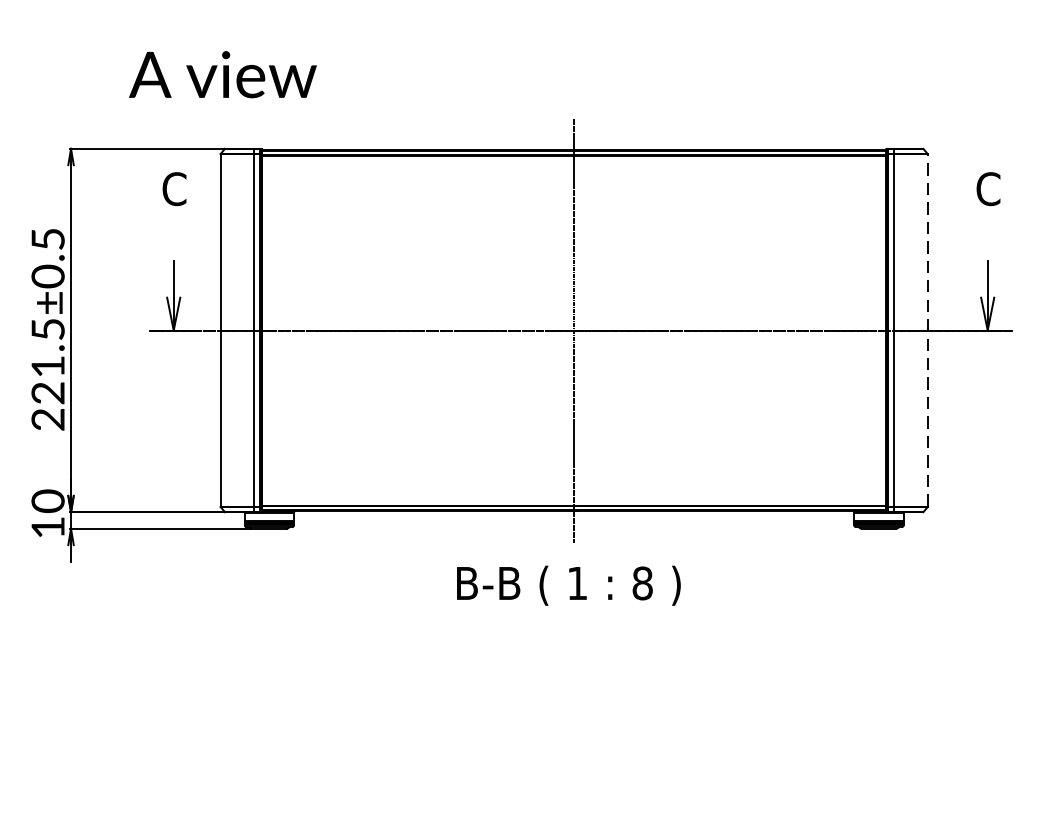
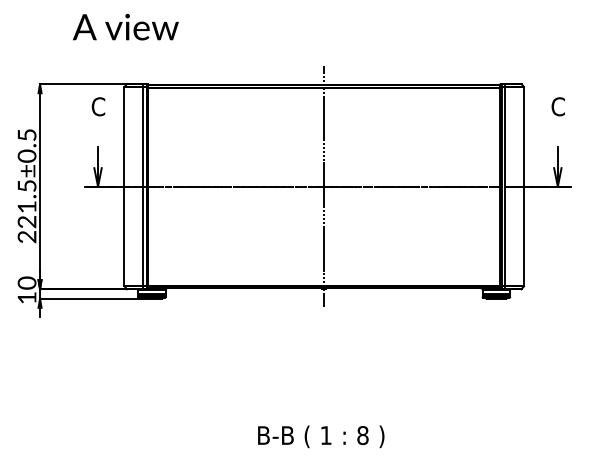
text: (222, 73) -> (125, 26), moved
line: (928, 330) -> (524, 186), dashed -> solid
text: (569, 585) -> (321, 436), moved

